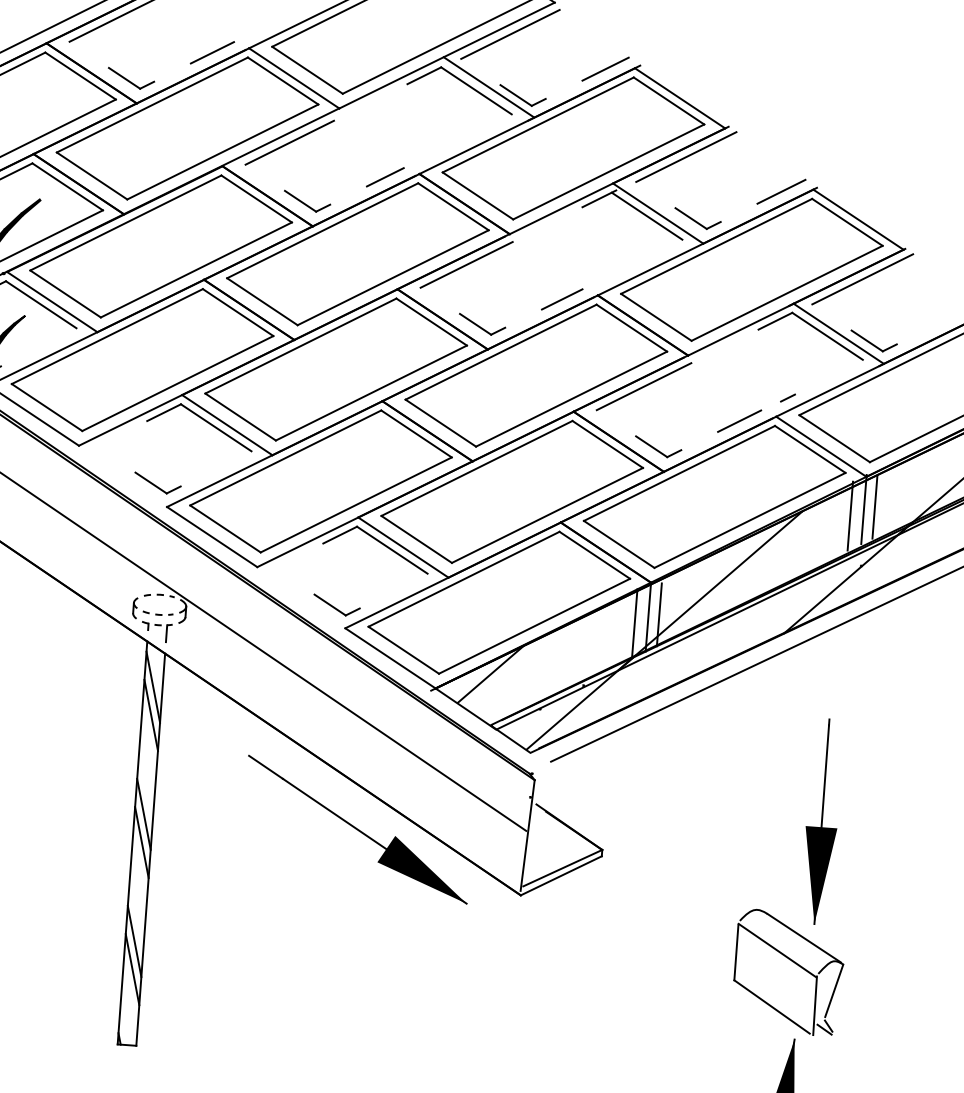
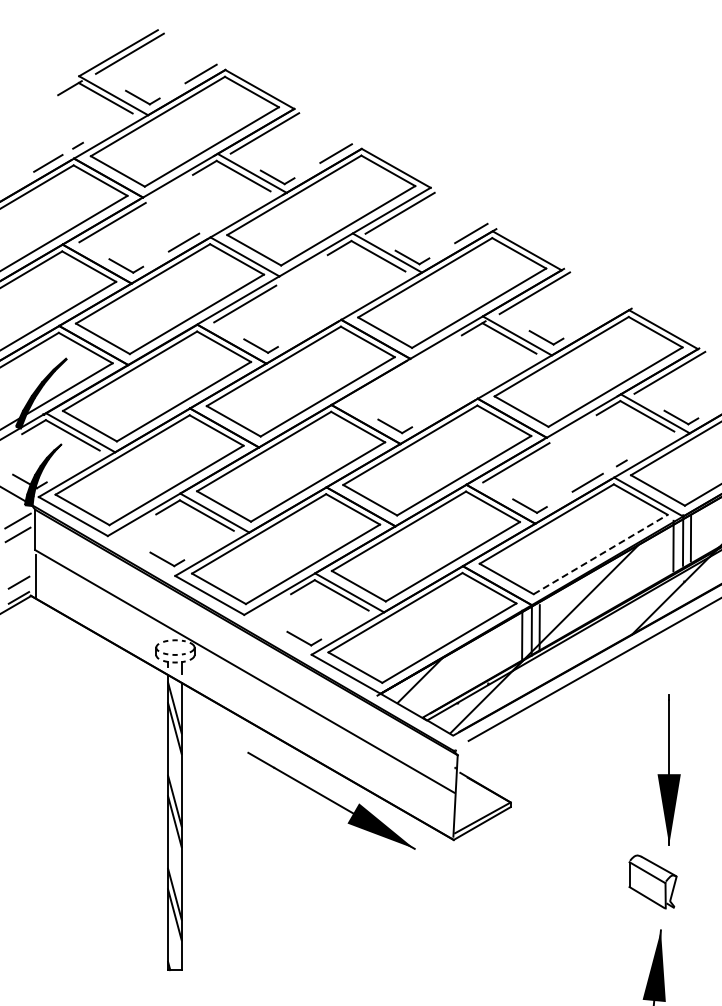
line: (385, 176) -> (316, 323), removed
line: (780, 191) -> (605, 313), removed
line: (466, 264) -> (380, 383), removed
line: (561, 299) -> (451, 403), removed
line: (749, 520) -> (600, 554), solid -> dashed
part: (787, 972) -> (652, 881), size x0.6

